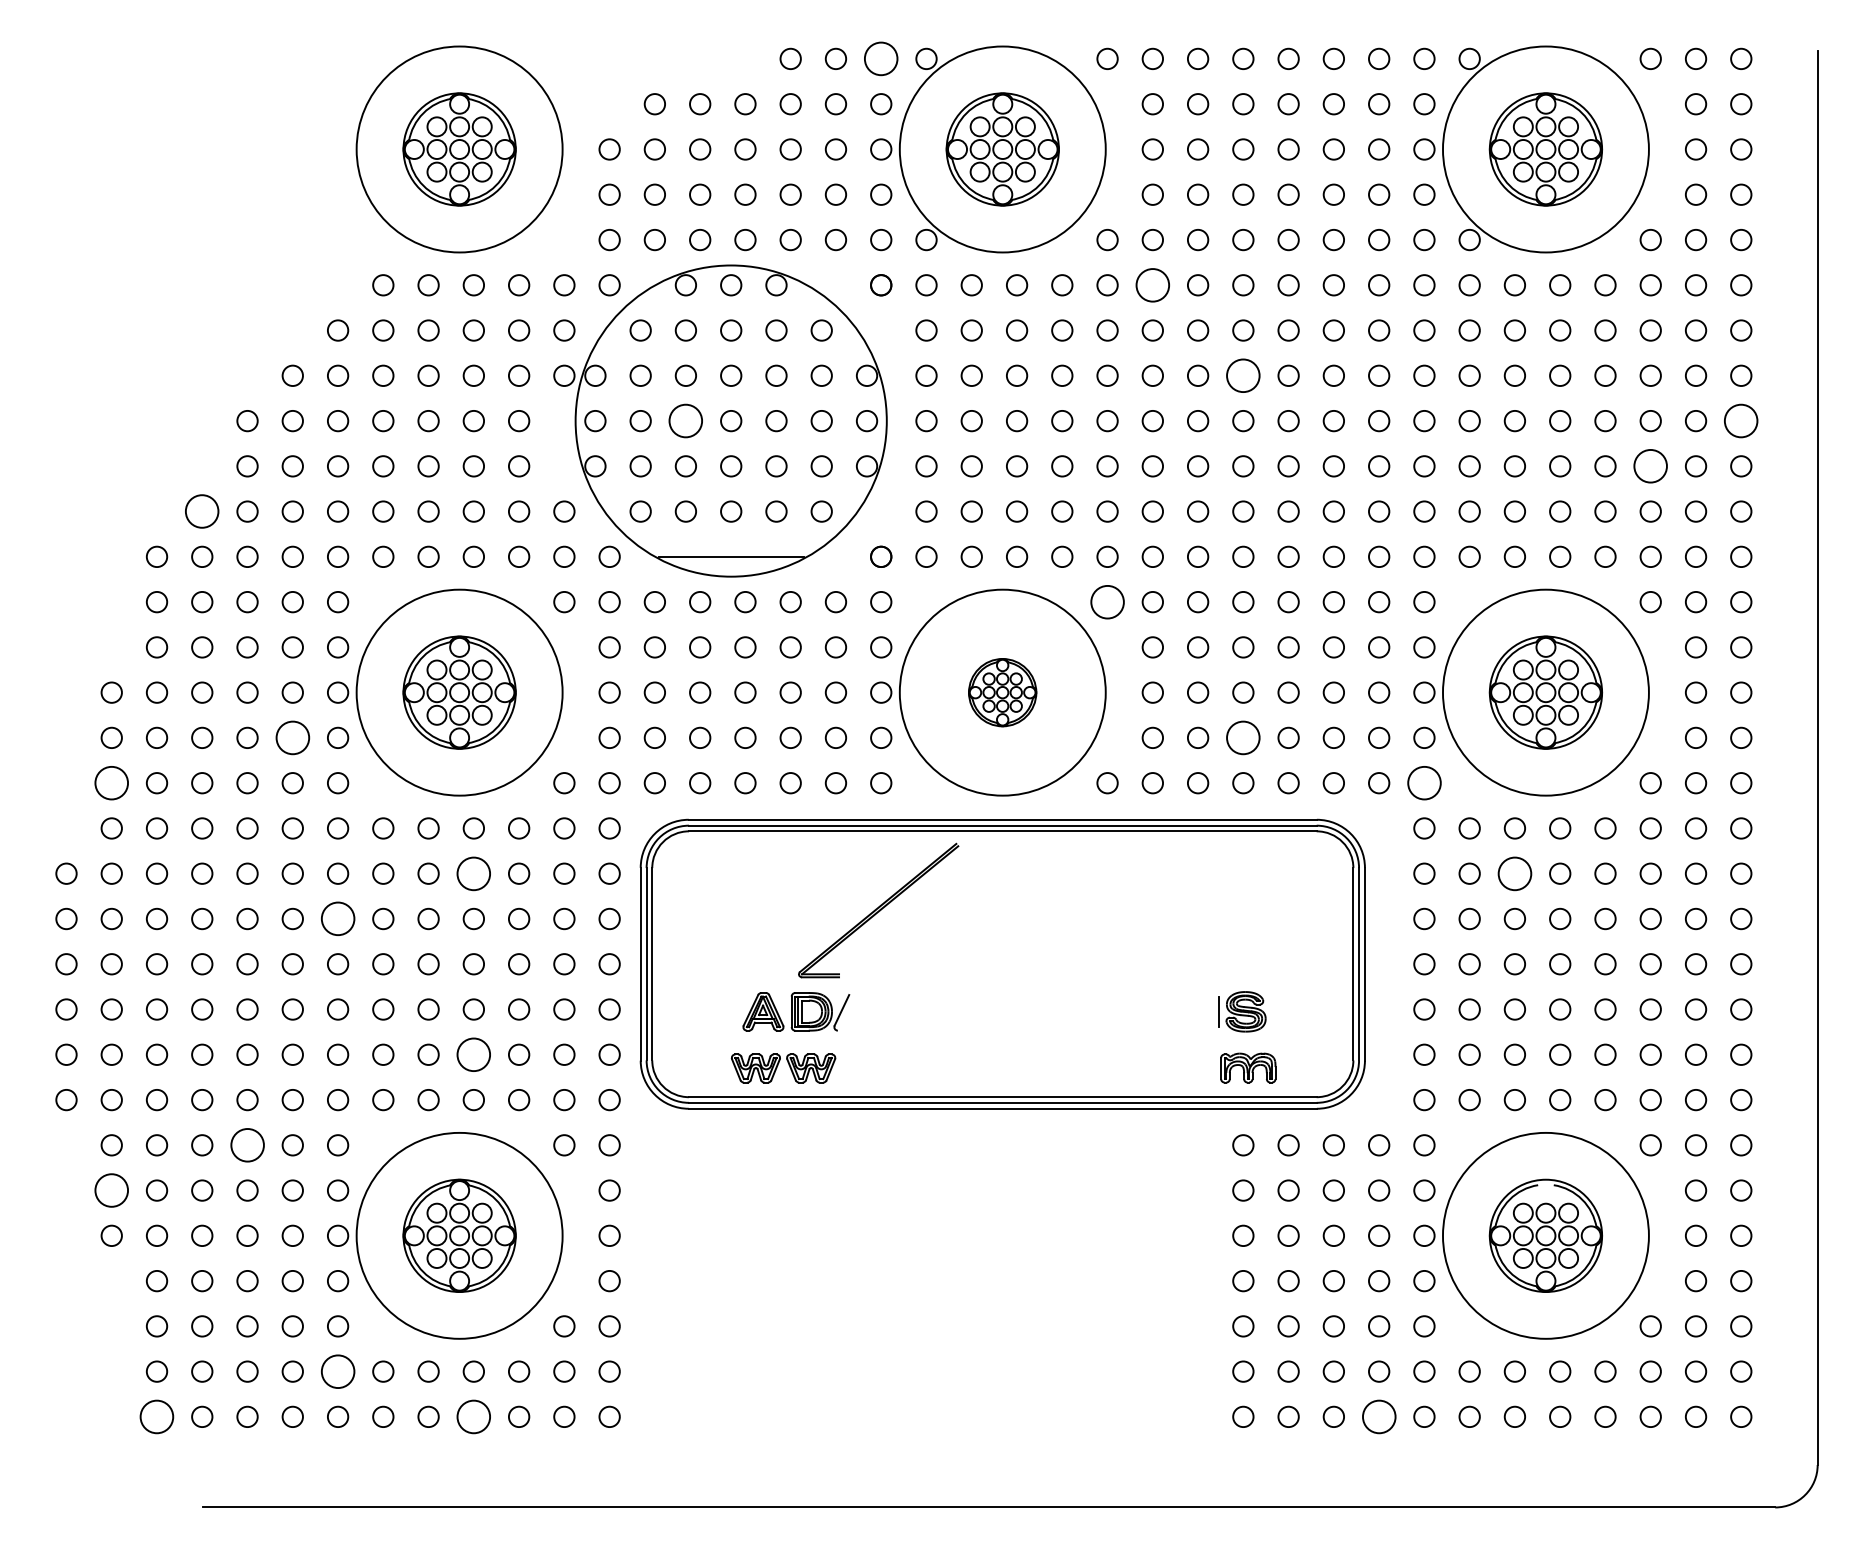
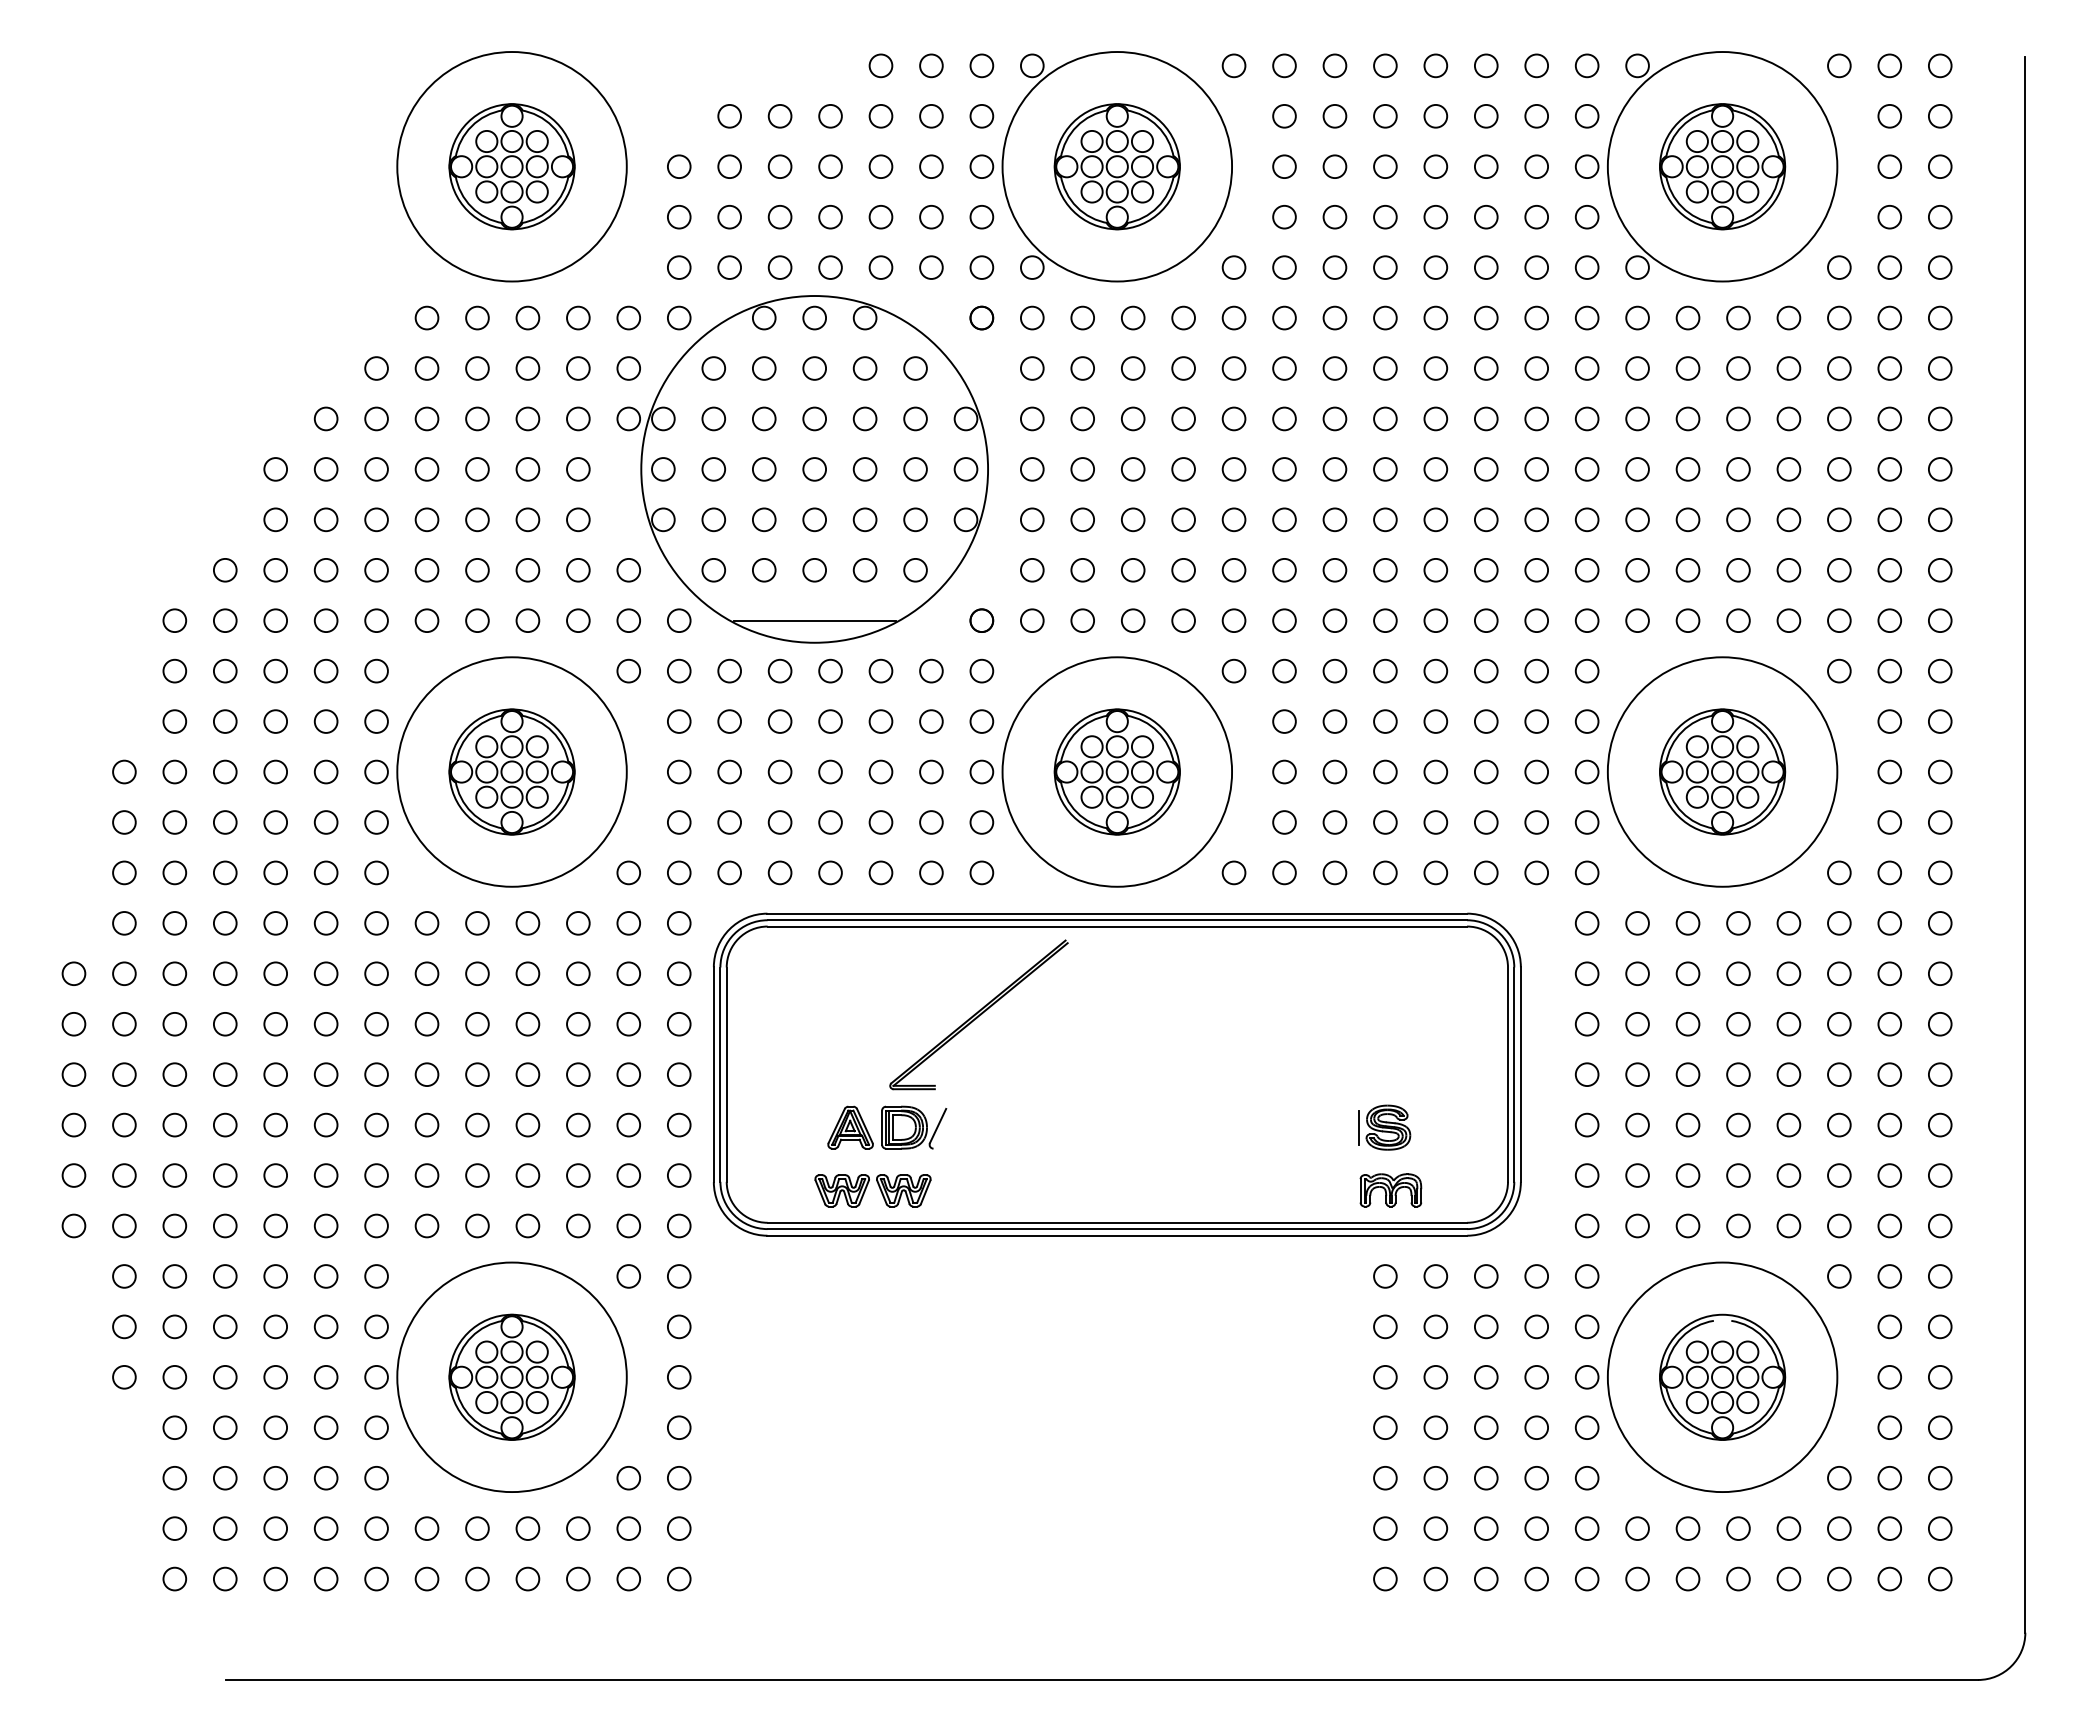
circle: (880, 58) -> (981, 65), size x0.62
circle: (1152, 284) -> (1284, 317), size x0.62
circle: (1243, 375) -> (1385, 418), size x0.62
circle: (686, 421) -> (764, 469), size x0.62
circle: (1741, 421) -> (1940, 469), size x0.62
circle: (1650, 466) -> (1839, 519), size x0.62
circle: (202, 511) -> (225, 570), size x0.62
circle: (1107, 601) -> (1233, 670), size x0.62
part: (1002, 692) -> (1116, 771), size x1.67
circle: (292, 737) -> (325, 822), size x0.62
circle: (1243, 737) -> (1385, 822), size x0.62
circle: (111, 782) -> (124, 872), size x0.62
circle: (1423, 782) -> (1586, 872), size x0.62
circle: (473, 873) -> (527, 973), size x0.62
circle: (1514, 873) -> (1687, 973), size x0.62
circle: (337, 919) -> (376, 1024), size x0.62
circle: (473, 1054) -> (527, 1175), size x0.62
circle: (247, 1145) -> (275, 1276), size x0.62
circle: (111, 1190) -> (124, 1326), size x0.62
circle: (337, 1371) -> (376, 1528), size x0.62
circle: (156, 1416) -> (174, 1578), size x0.62
circle: (473, 1416) -> (527, 1578), size x0.62
circle: (1378, 1416) -> (1536, 1578), size x0.62

